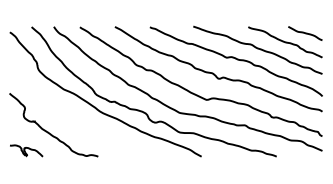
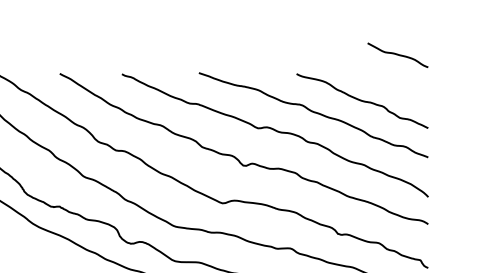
curve: (305, 33) -> (398, 55), moved

